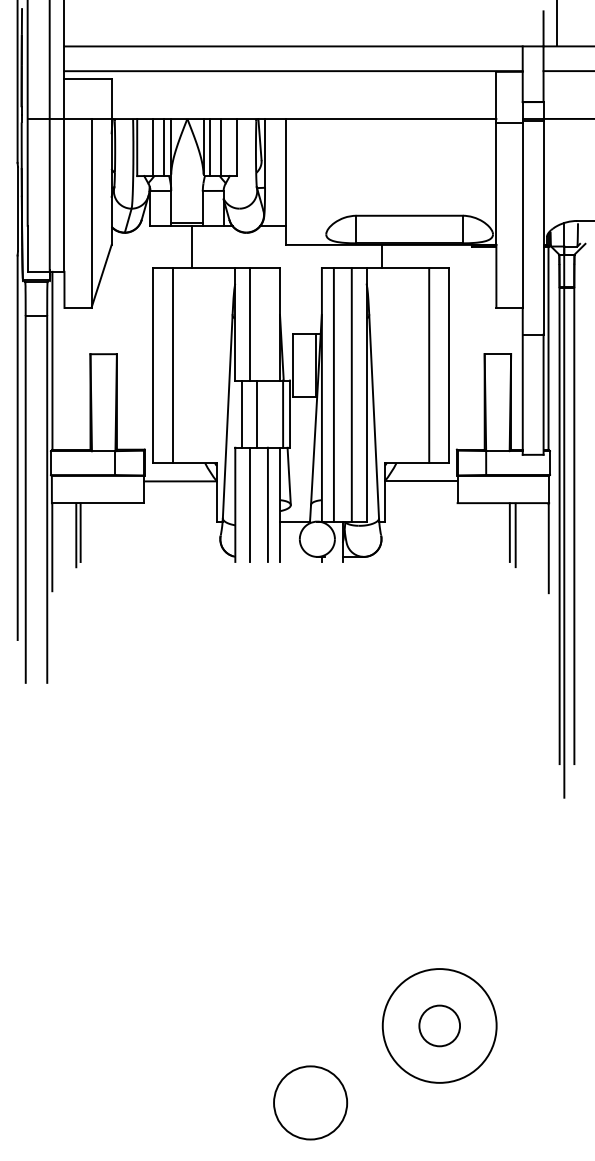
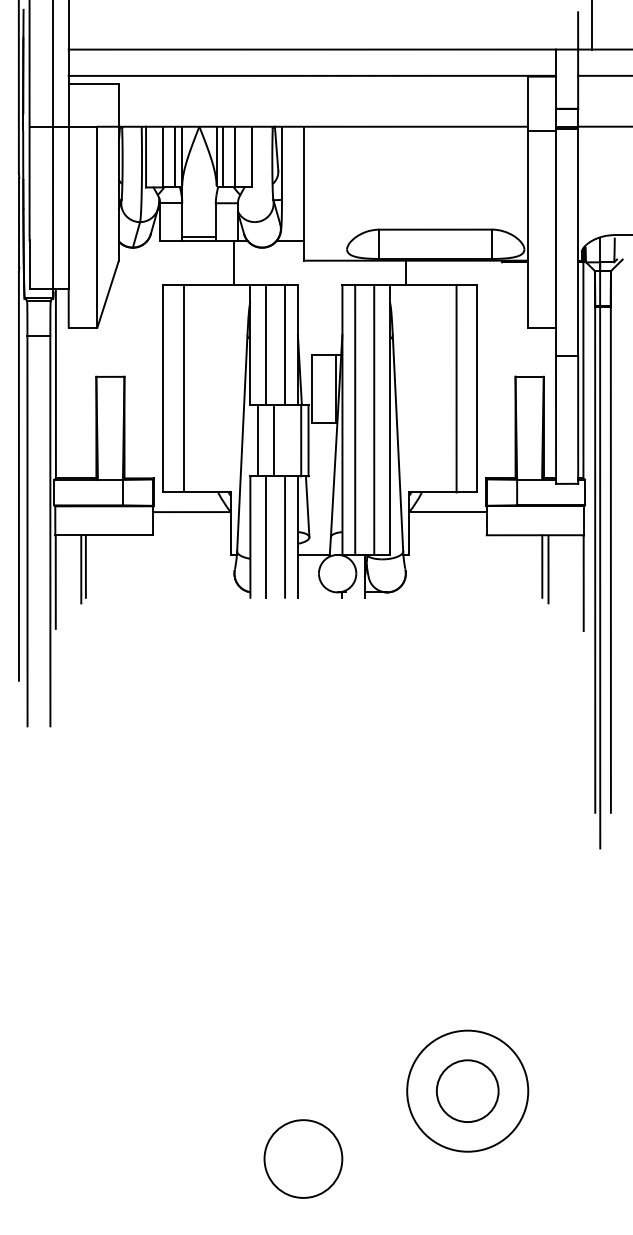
line: (192, 247) -> (234, 263), moved
line: (268, 323) -> (285, 344), added
circle: (439, 1026) -> (467, 1091), size x1.43
circle: (310, 1102) -> (303, 1158), moved

